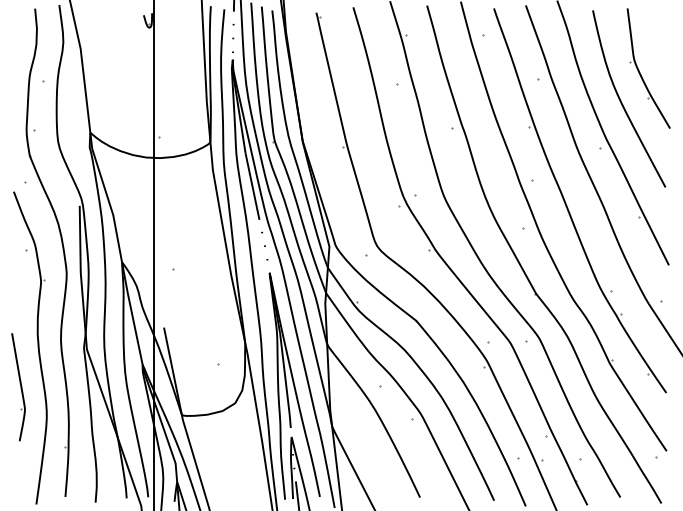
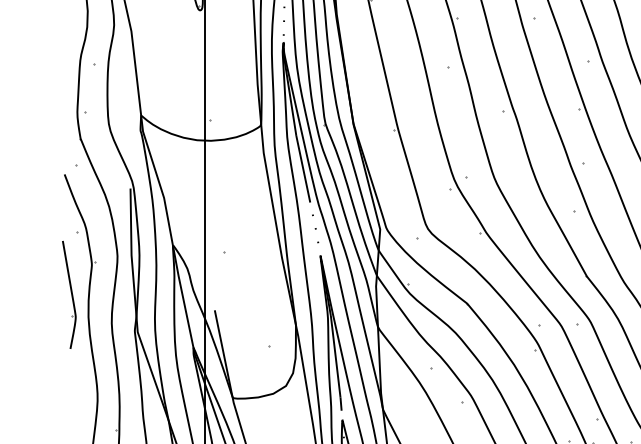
part: (18, 387) -> (69, 295), moved

